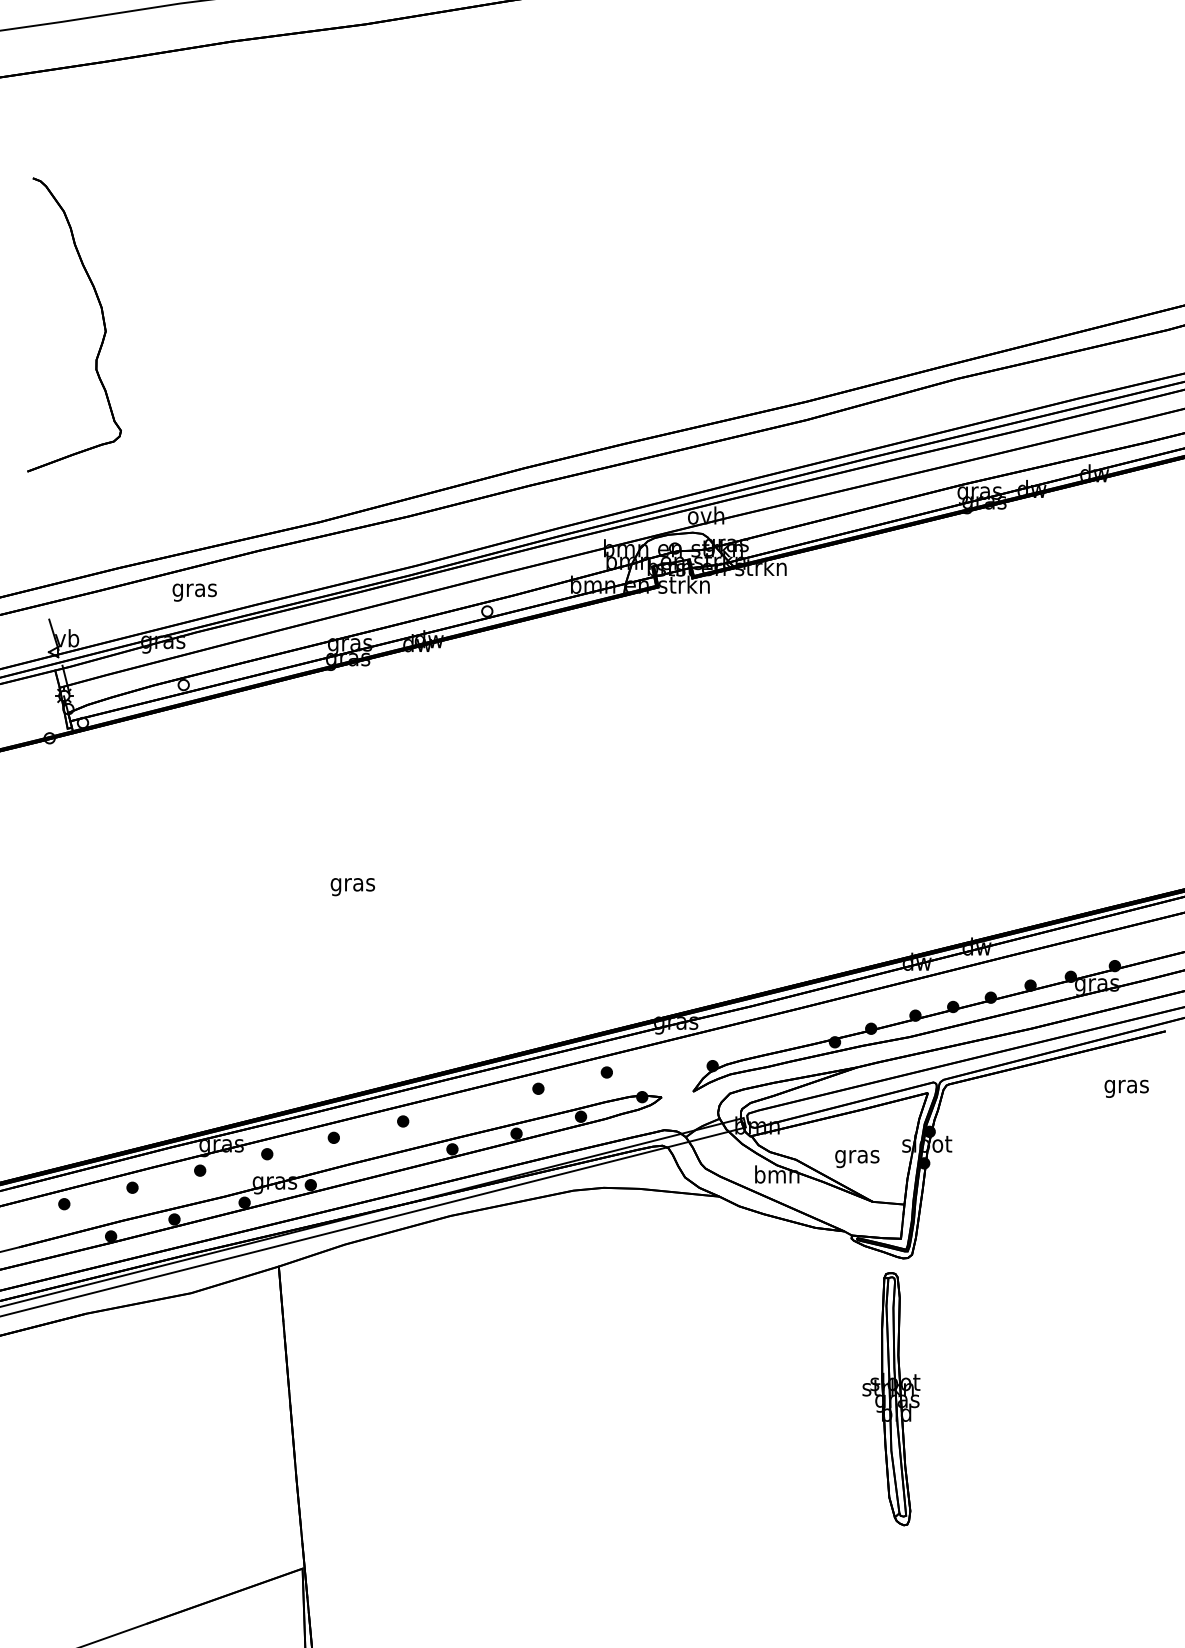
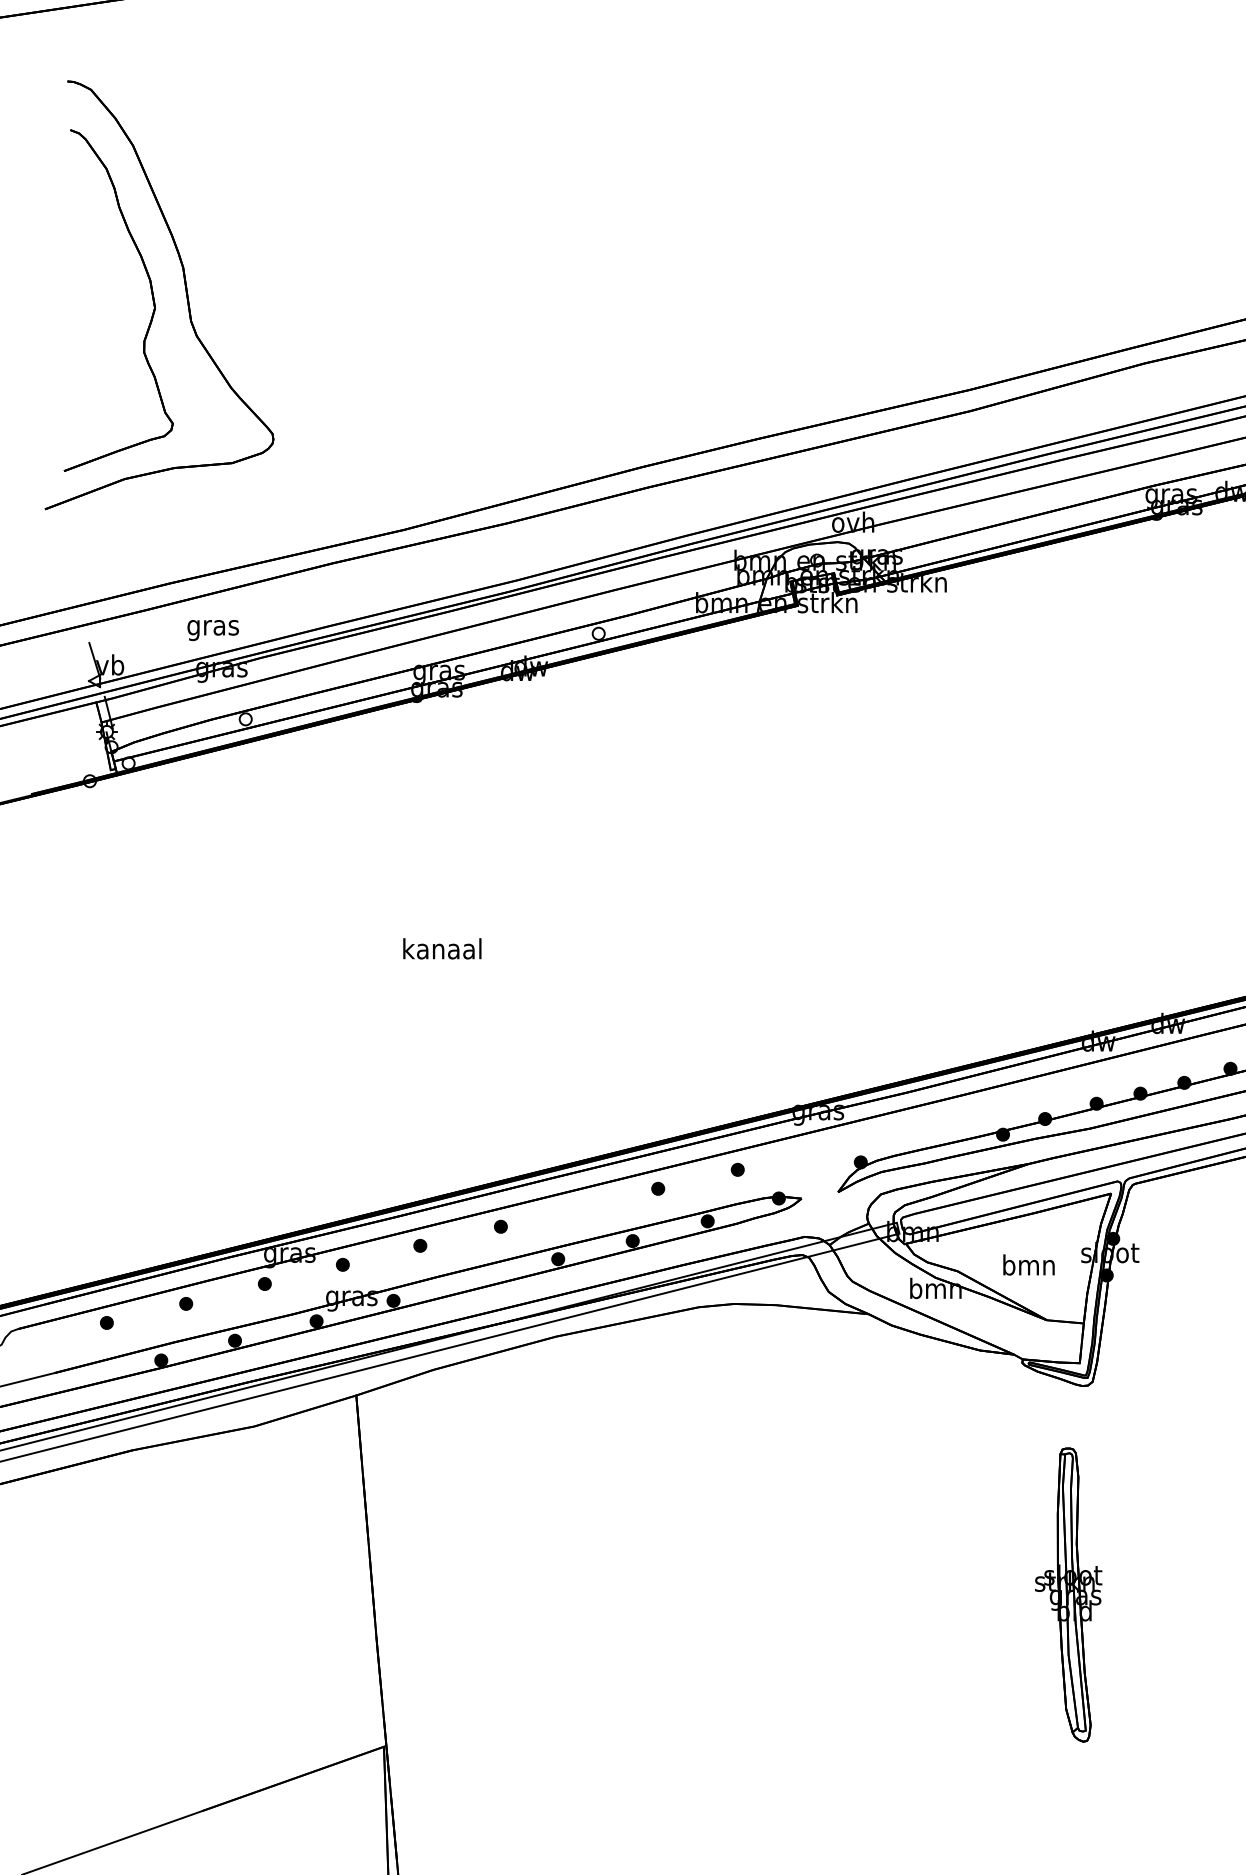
part: (131, 316) -> (185, 290), added
text: (194, 592) -> (212, 630), moved
text: (352, 884) -> (441, 951), gras -> kanaal
text: (857, 1156) -> (1029, 1267), gras -> bmn
part: (891, 1399) -> (1068, 1595), moved

